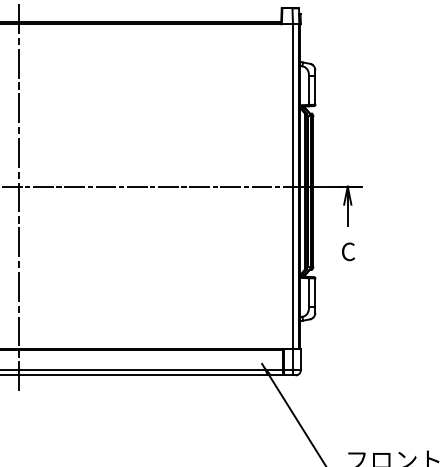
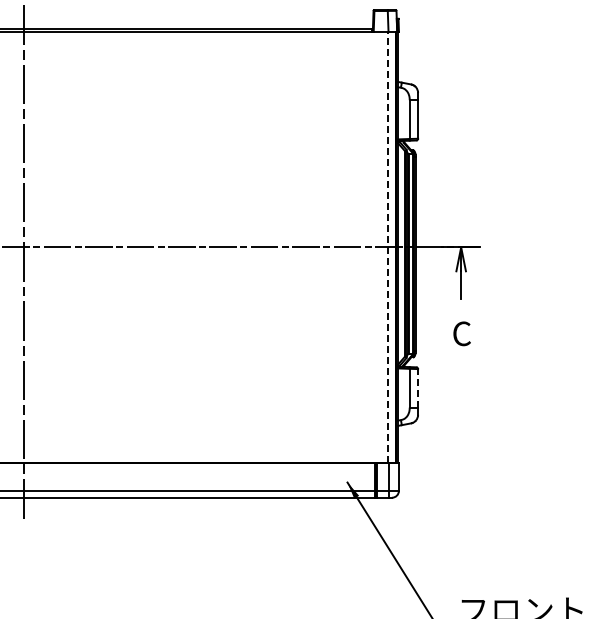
line: (292, 186) -> (388, 247), solid -> dashed
line: (315, 292) -> (418, 387), solid -> dashed

